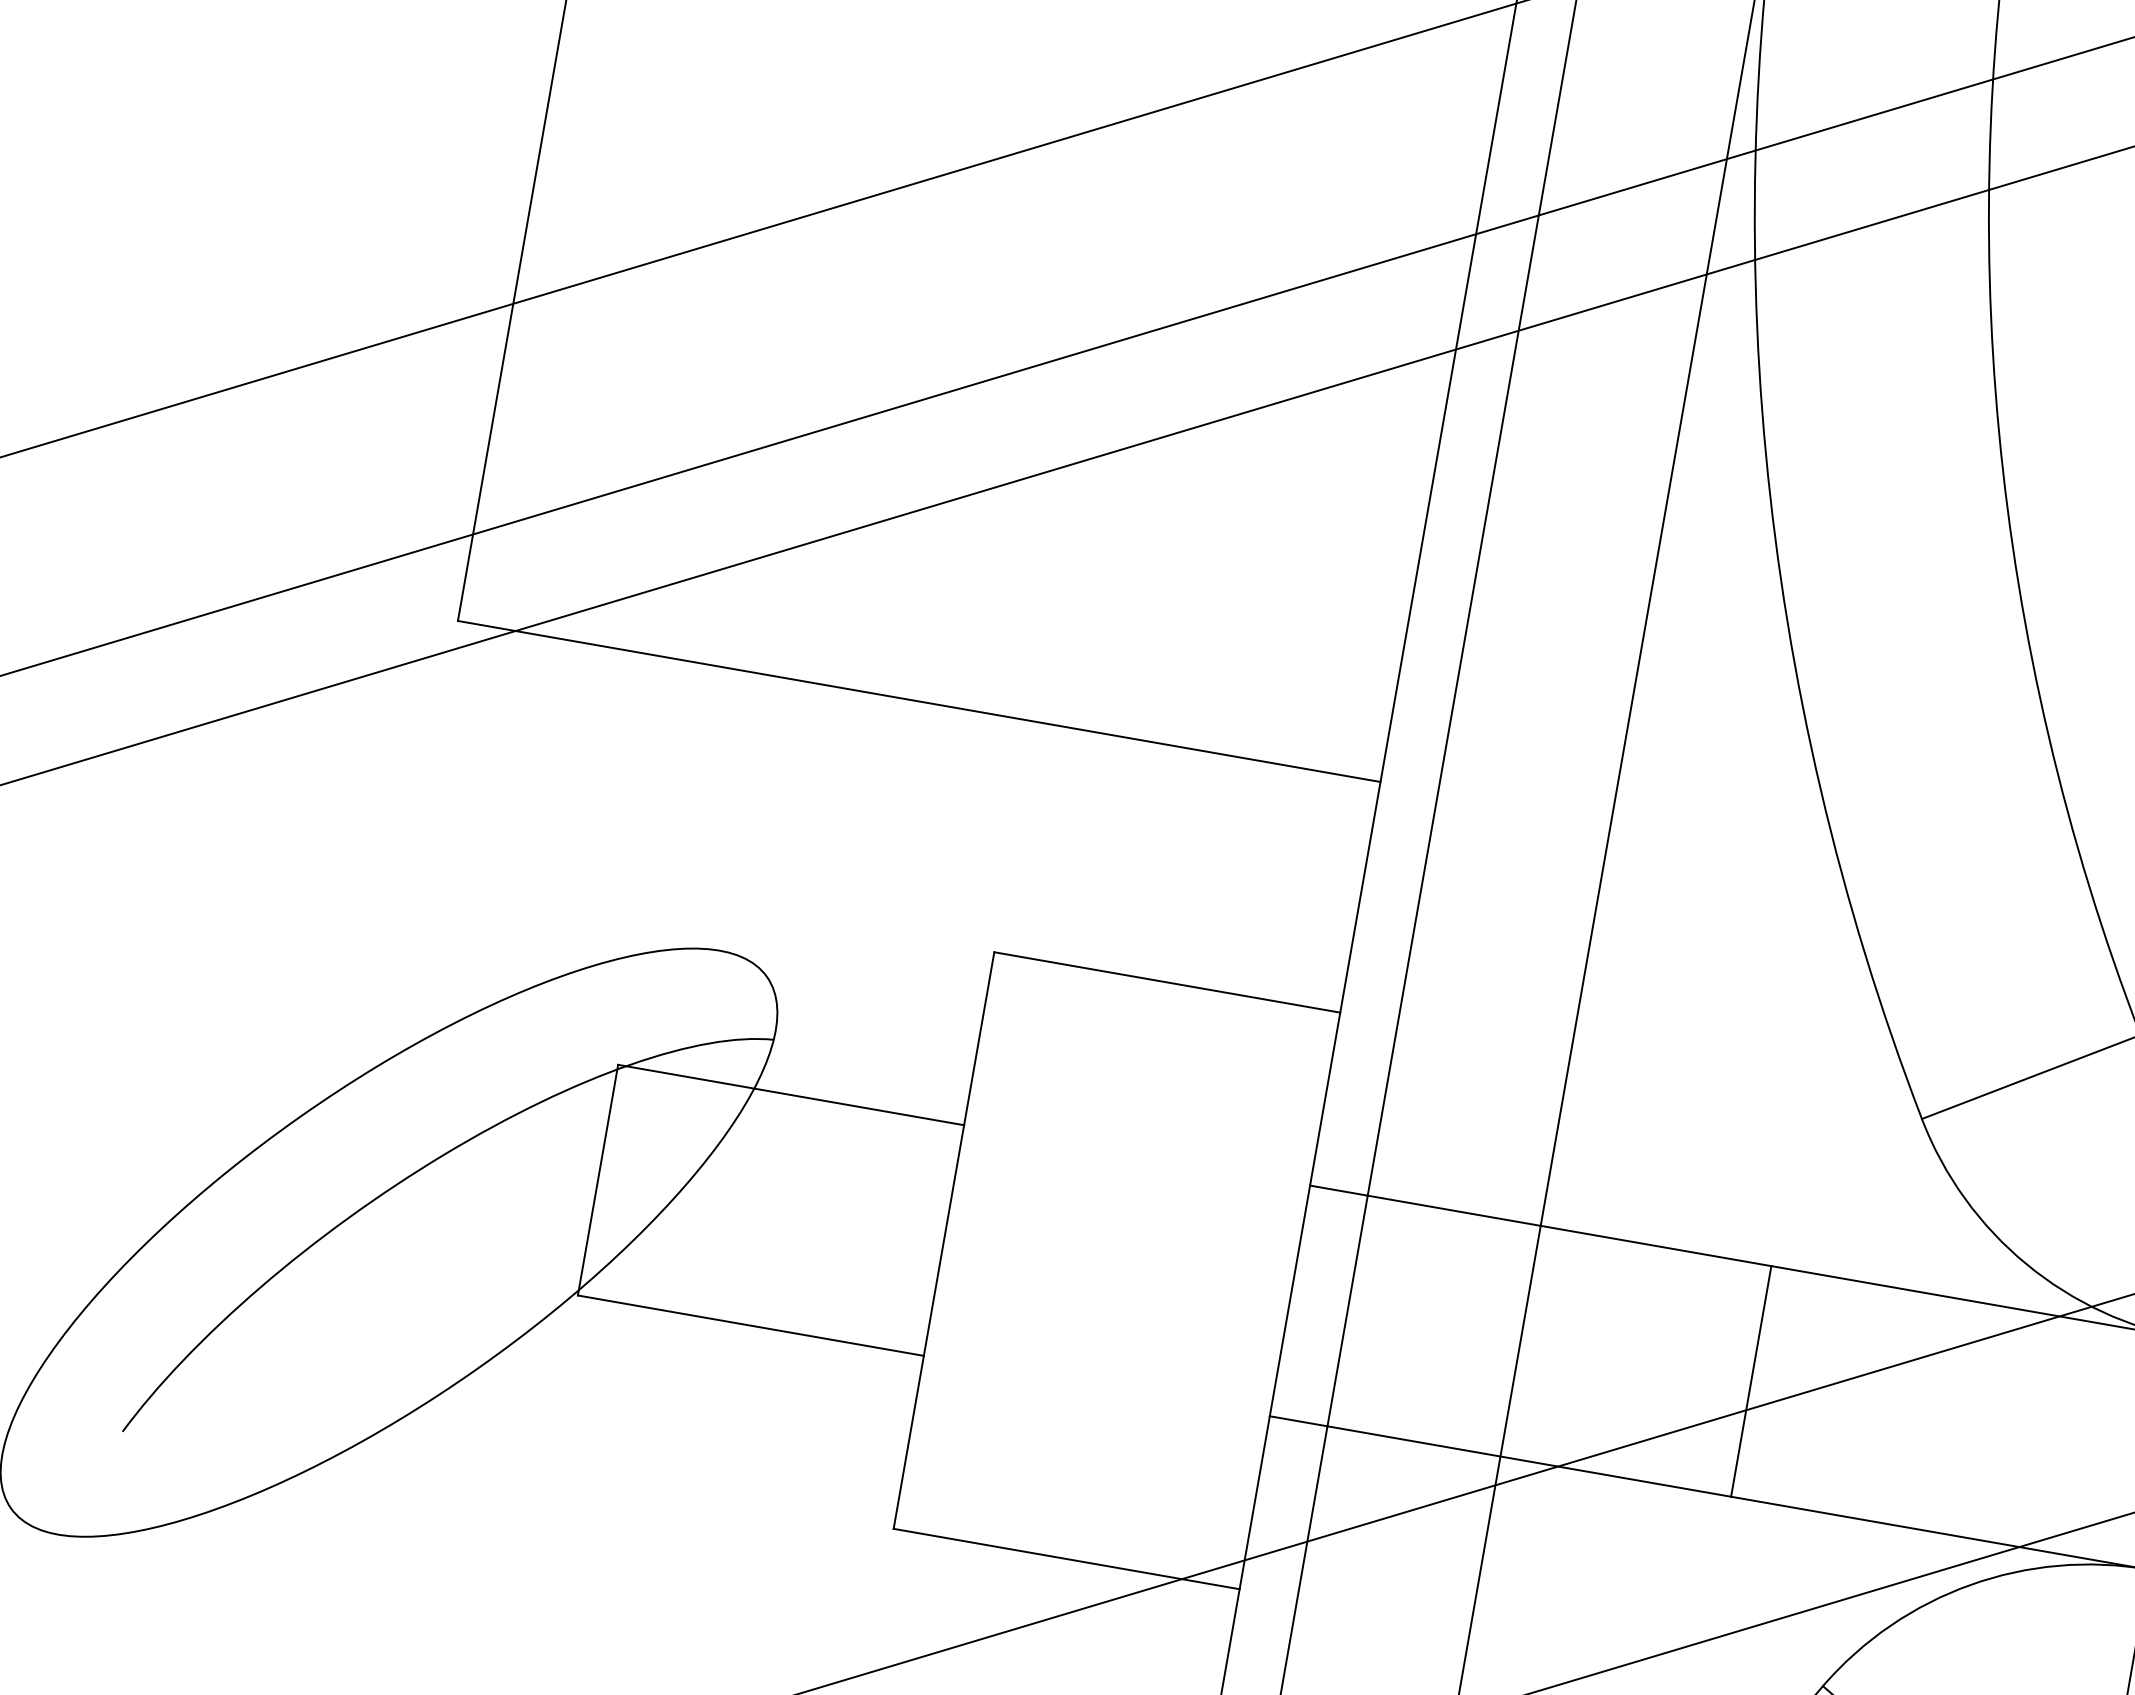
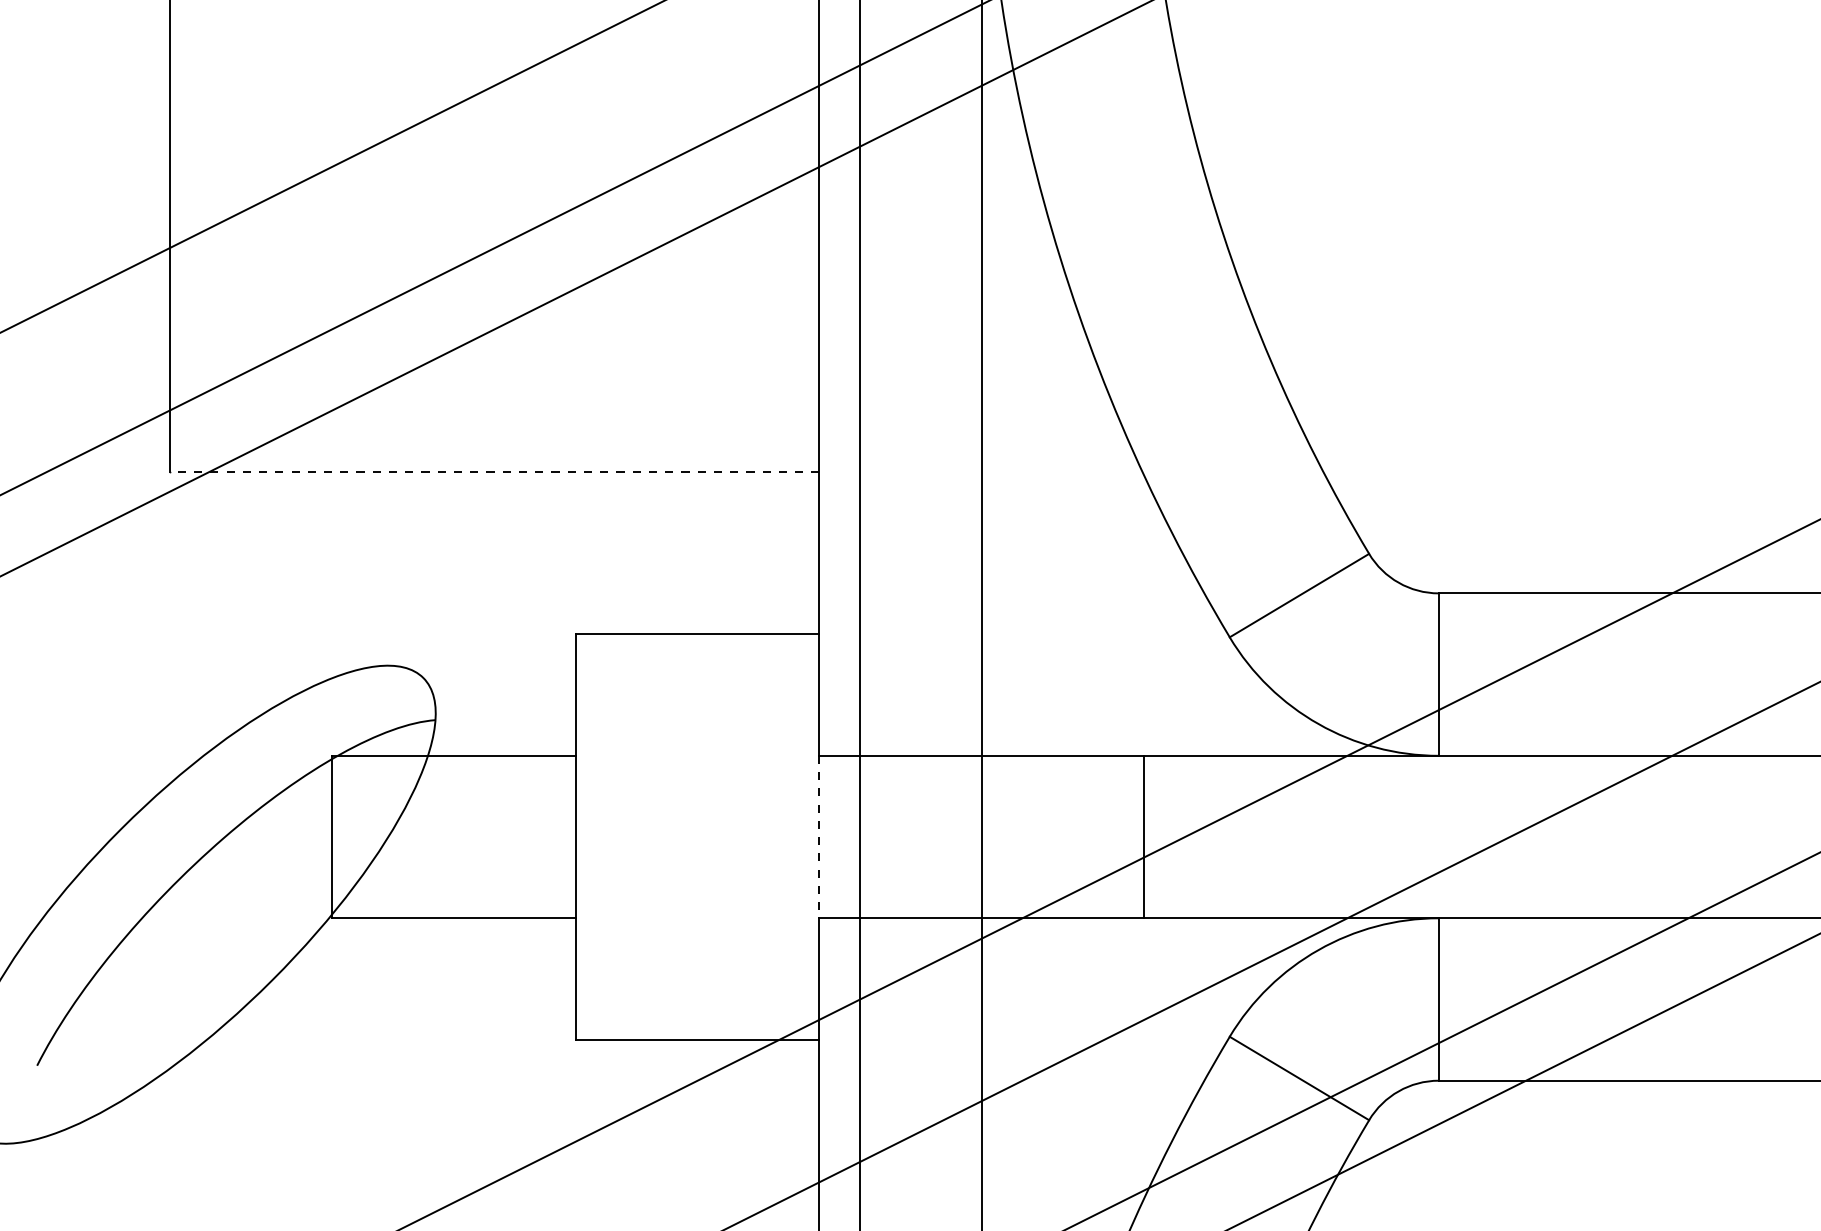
line: (919, 701) -> (494, 471), solid -> dashed
line: (1289, 1301) -> (819, 837), solid -> dashed

